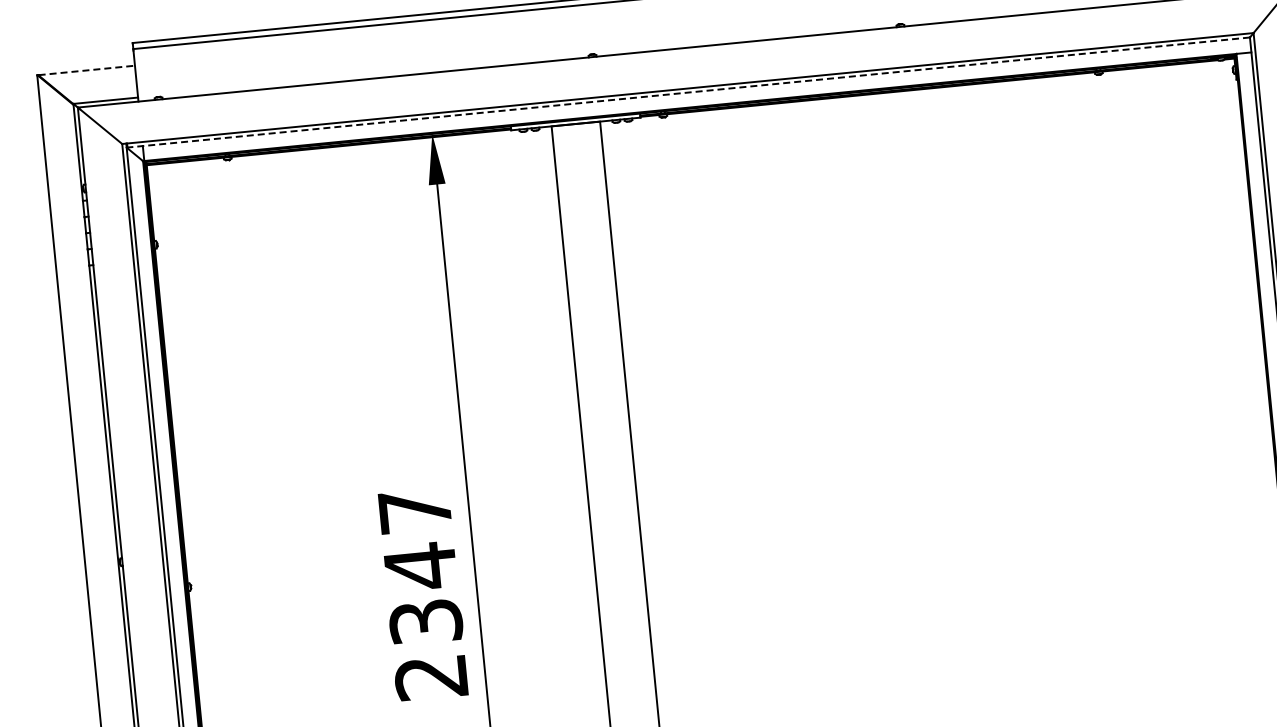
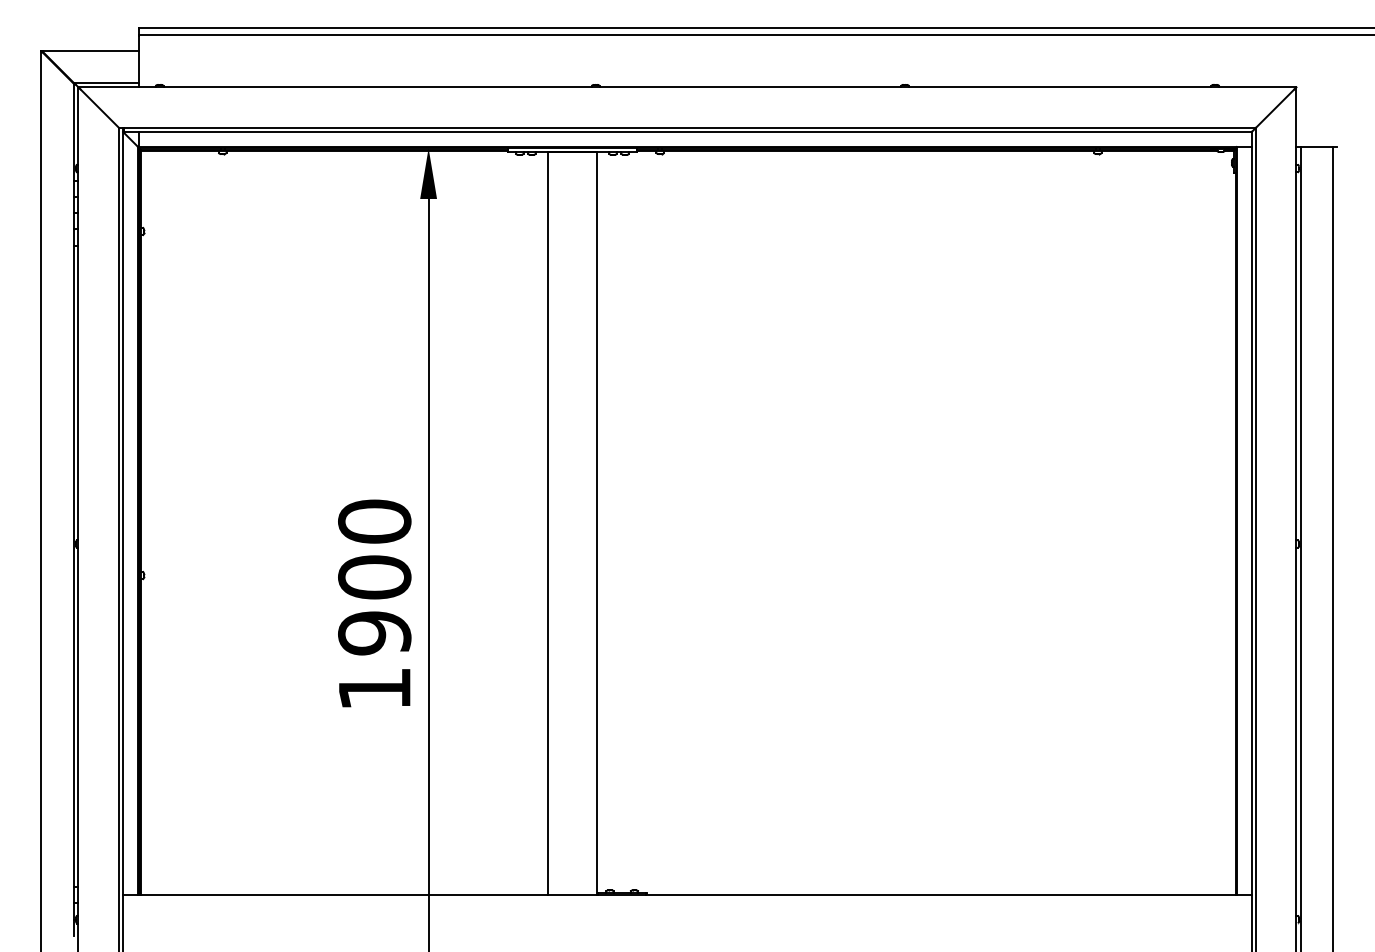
line: (87, 70) -> (91, 51), dashed -> solid
line: (688, 93) -> (687, 132), dashed -> solid
text: (422, 593) -> (374, 604), 2347 -> 1900

